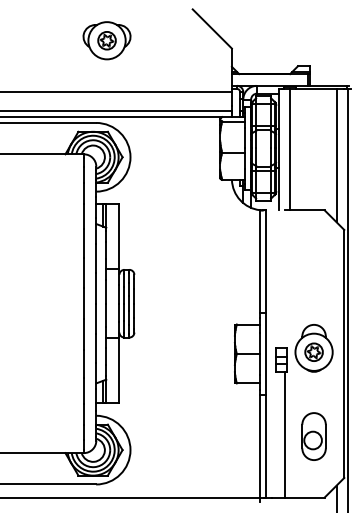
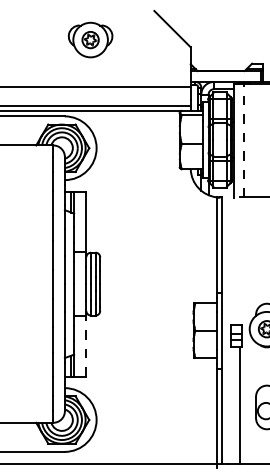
part: (106, 40) -> (90, 39), moved
line: (289, 149) -> (244, 141), solid -> dashed
line: (119, 370) -> (86, 346), solid -> dashed

